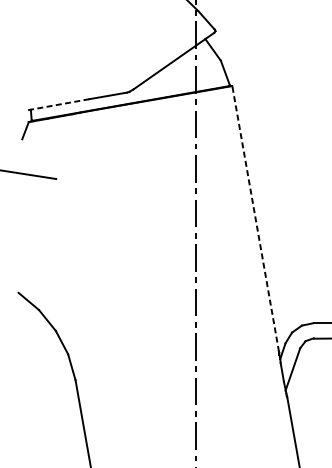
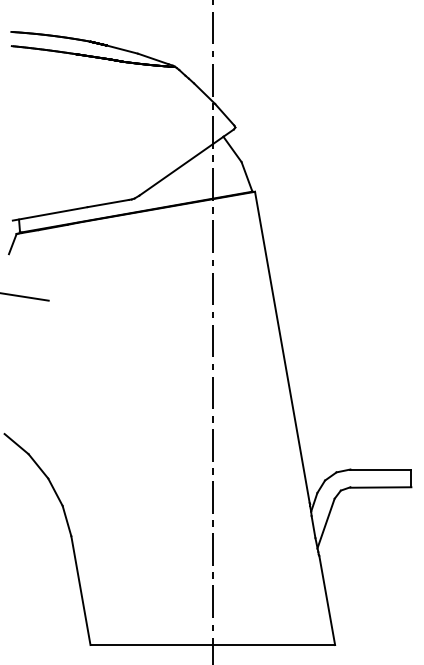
line: (57, 104) -> (50, 213), dashed -> solid
line: (255, 218) -> (282, 346), dashed -> solid

